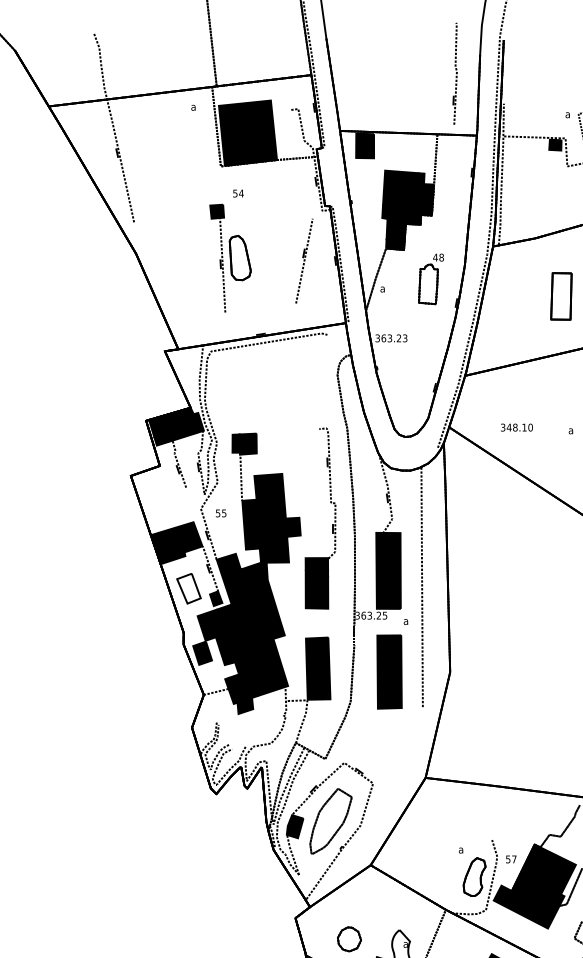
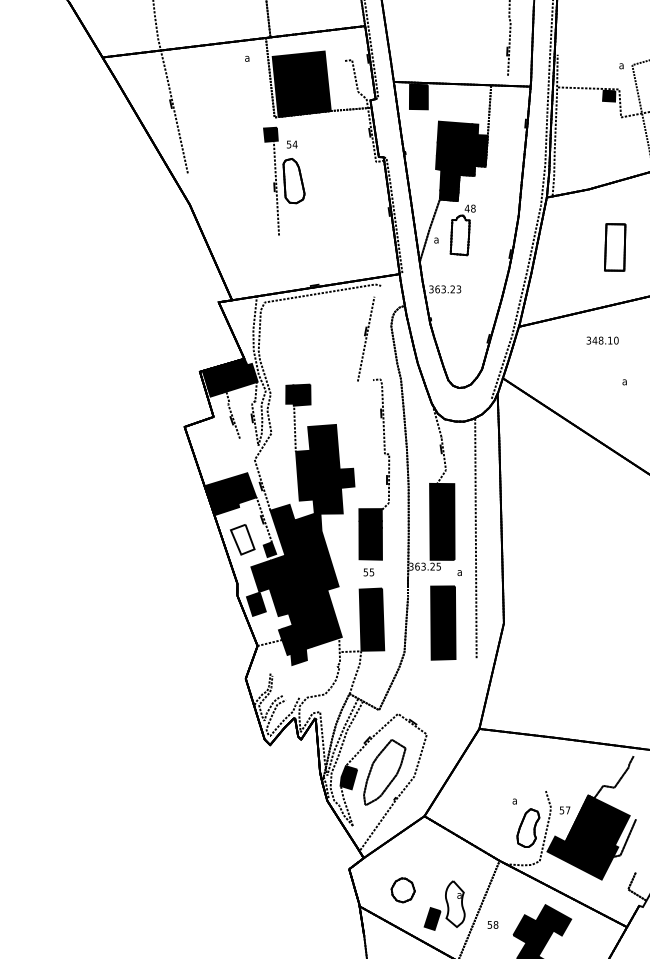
part: (230, 257) -> (284, 180), moved
part: (304, 260) -> (366, 338), moved
part: (430, 279) -> (462, 230), moved
text: (516, 427) -> (602, 340), moved
text: (220, 513) -> (368, 572), moved

